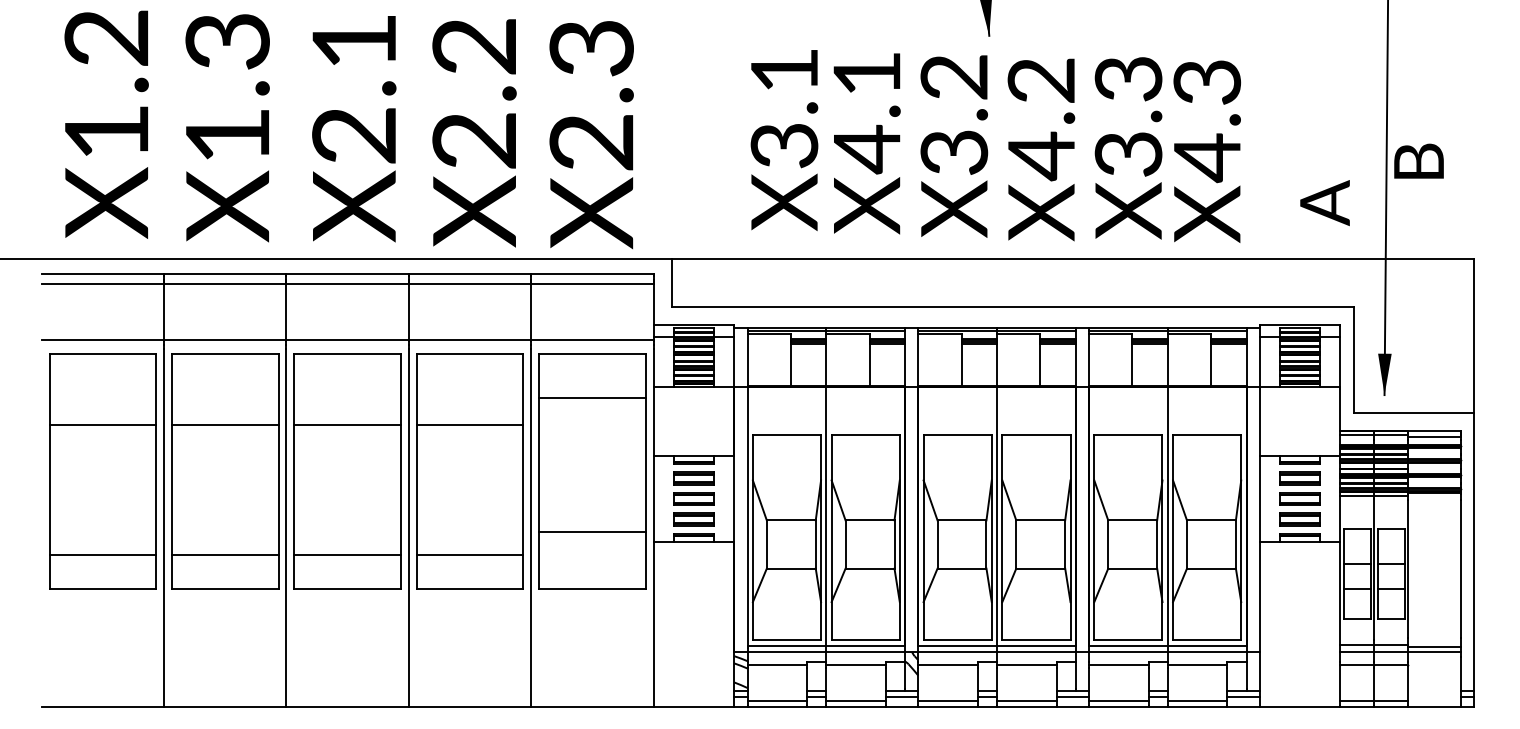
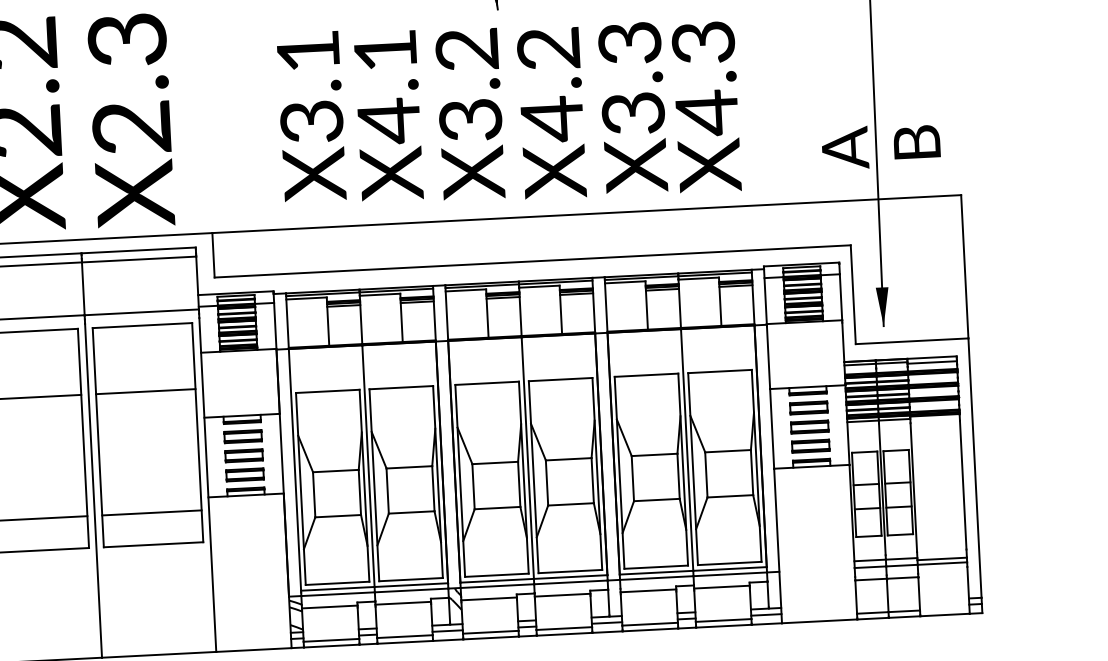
text: (1418, 160) -> (916, 141), moved
text: (1324, 203) -> (844, 148), moved
line: (592, 398) -> (145, 391), moved
line: (592, 532) -> (152, 513), moved

